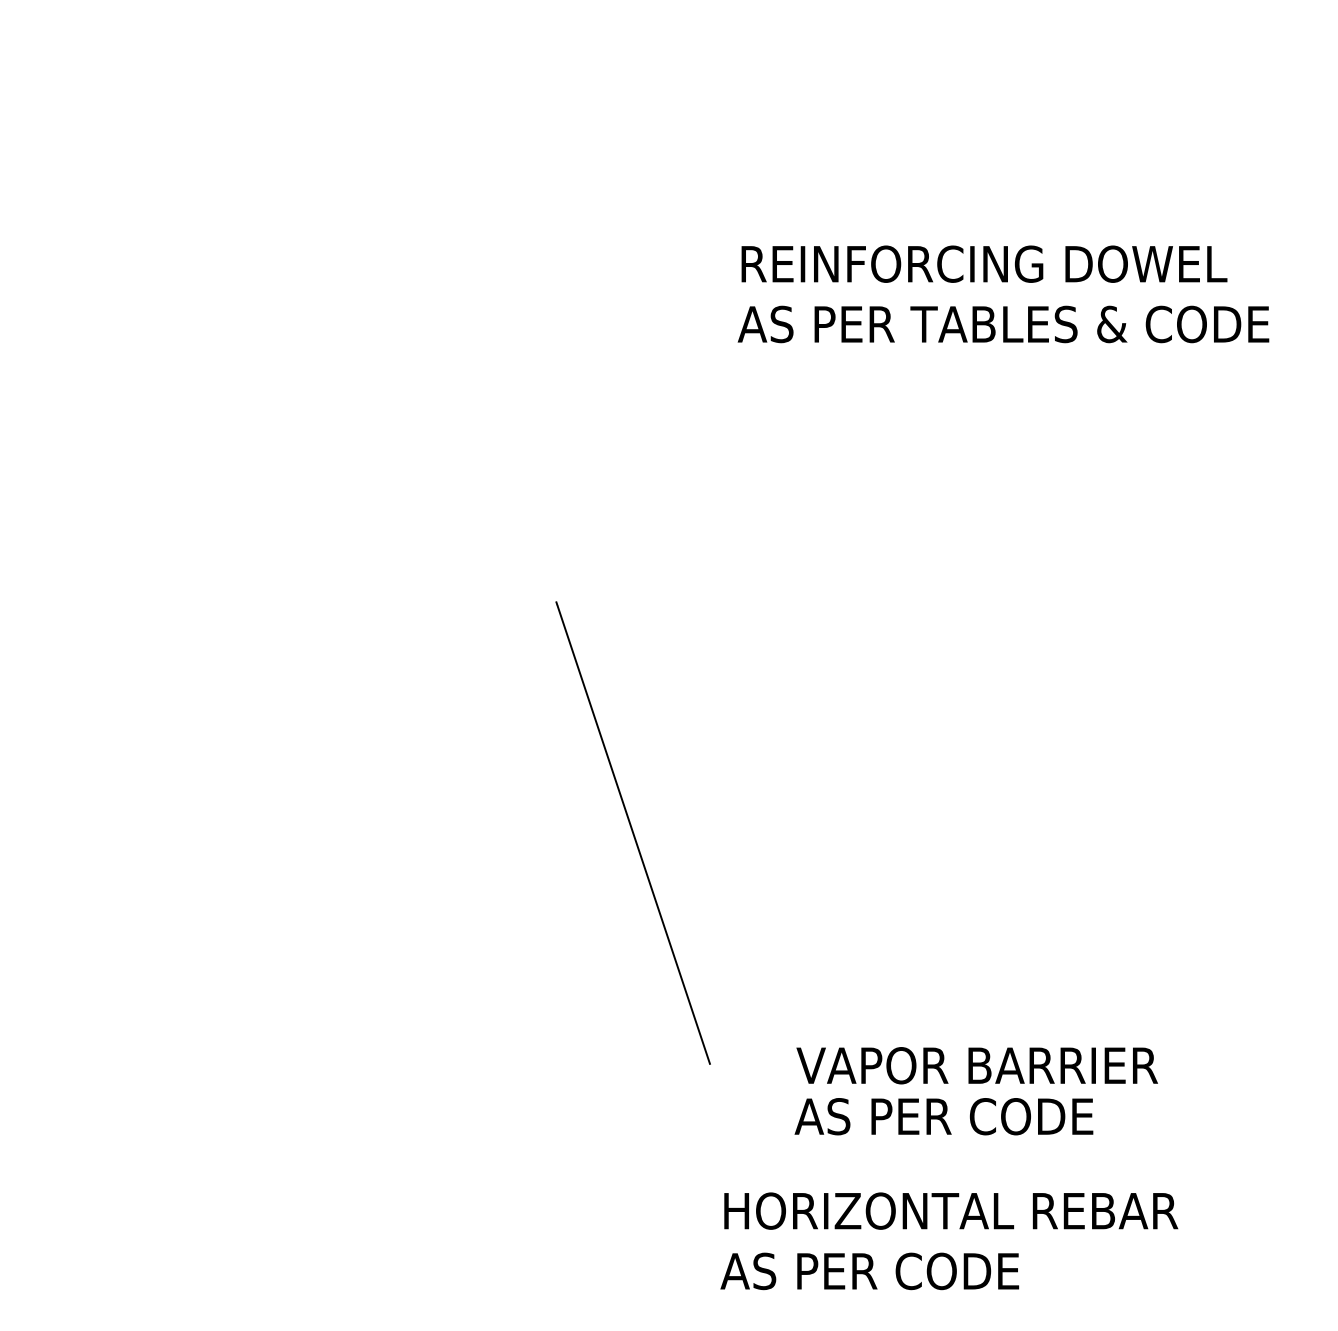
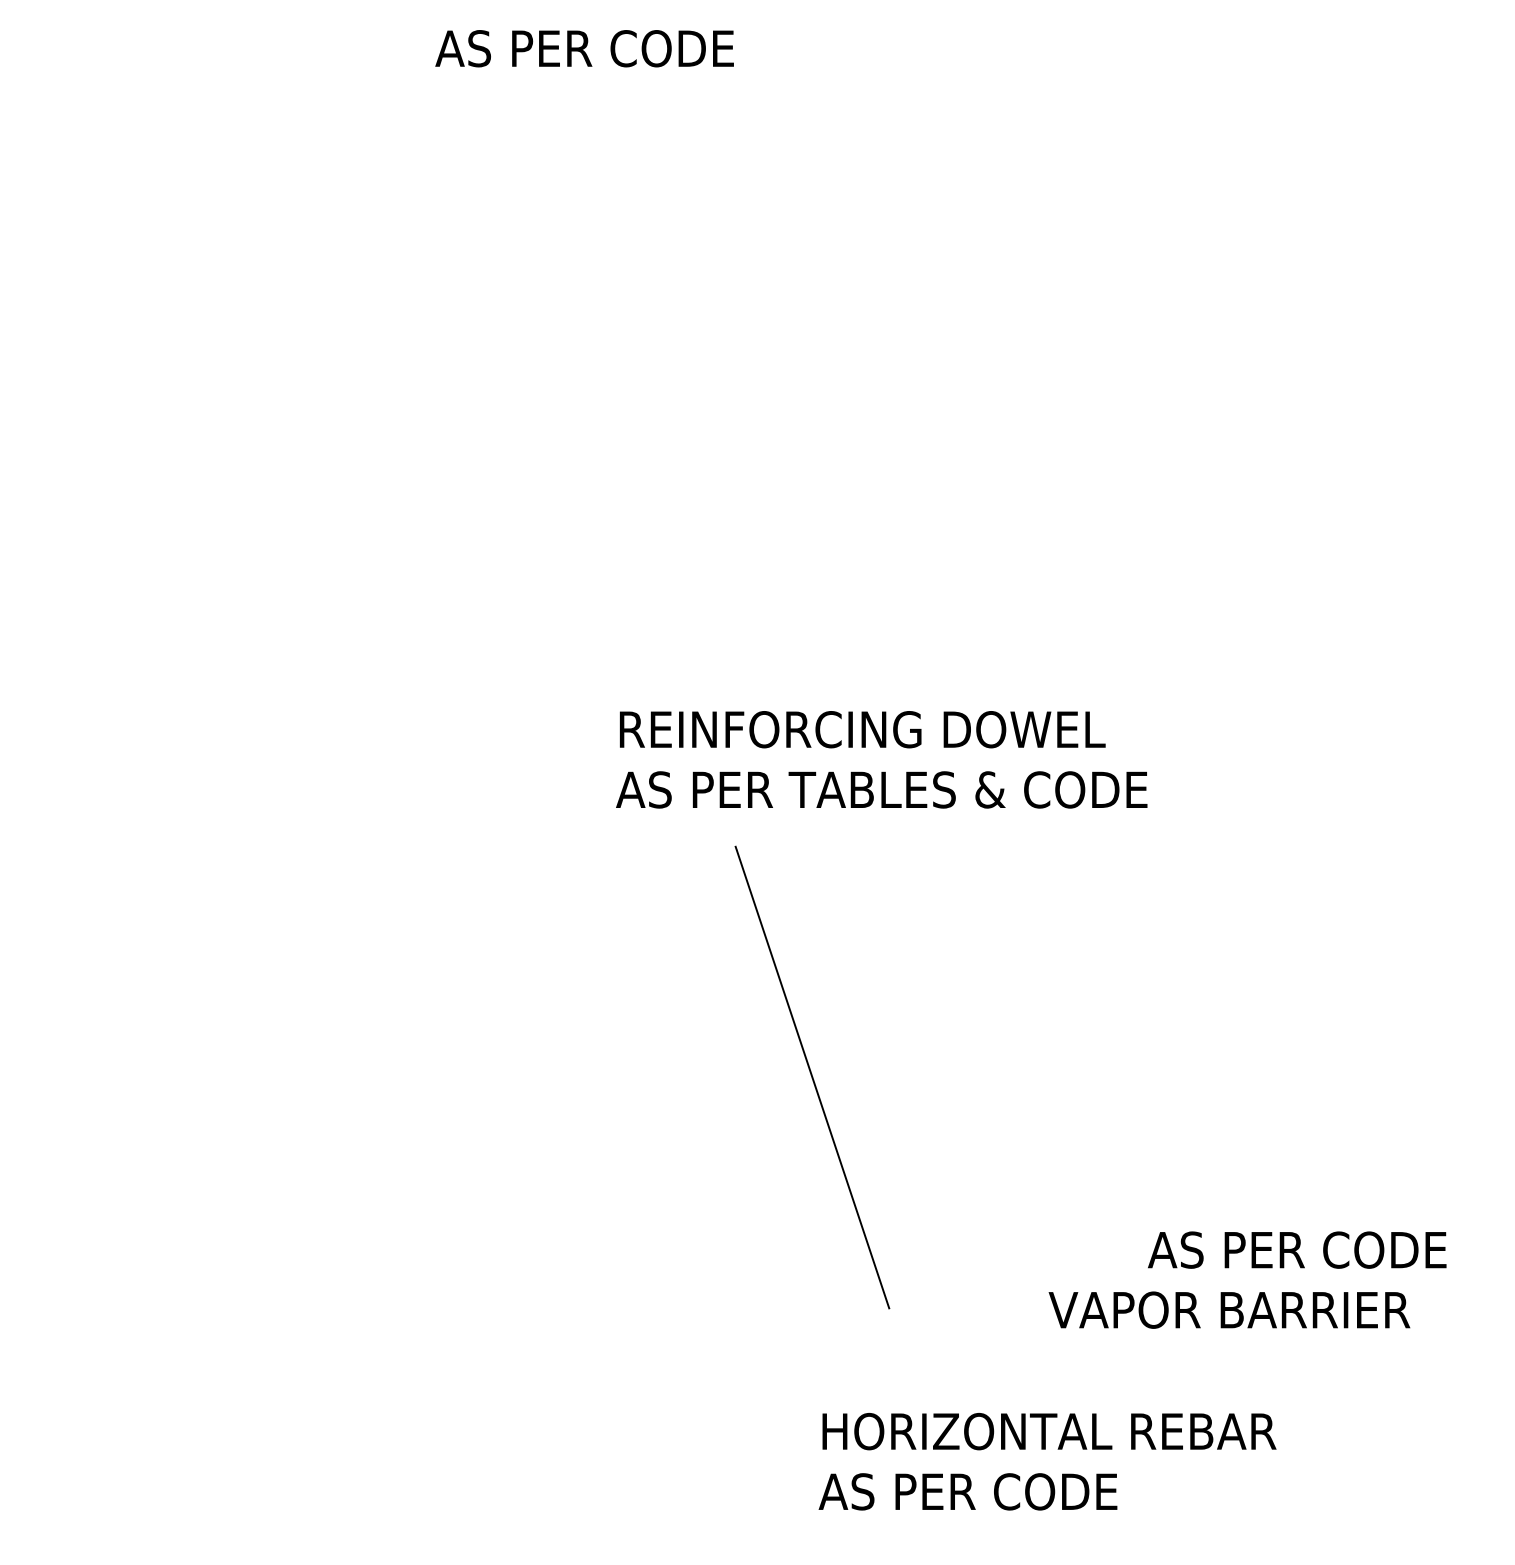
text: (1003, 294) -> (881, 759), moved
text: (977, 1065) -> (1229, 1309), moved
text: (944, 1116) -> (1297, 1249), moved
text: (949, 1241) -> (1047, 1461), moved

